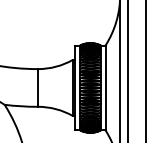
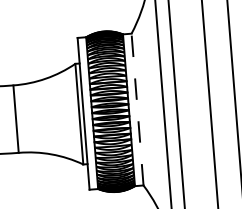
line: (105, 87) -> (137, 108), solid -> dashed

